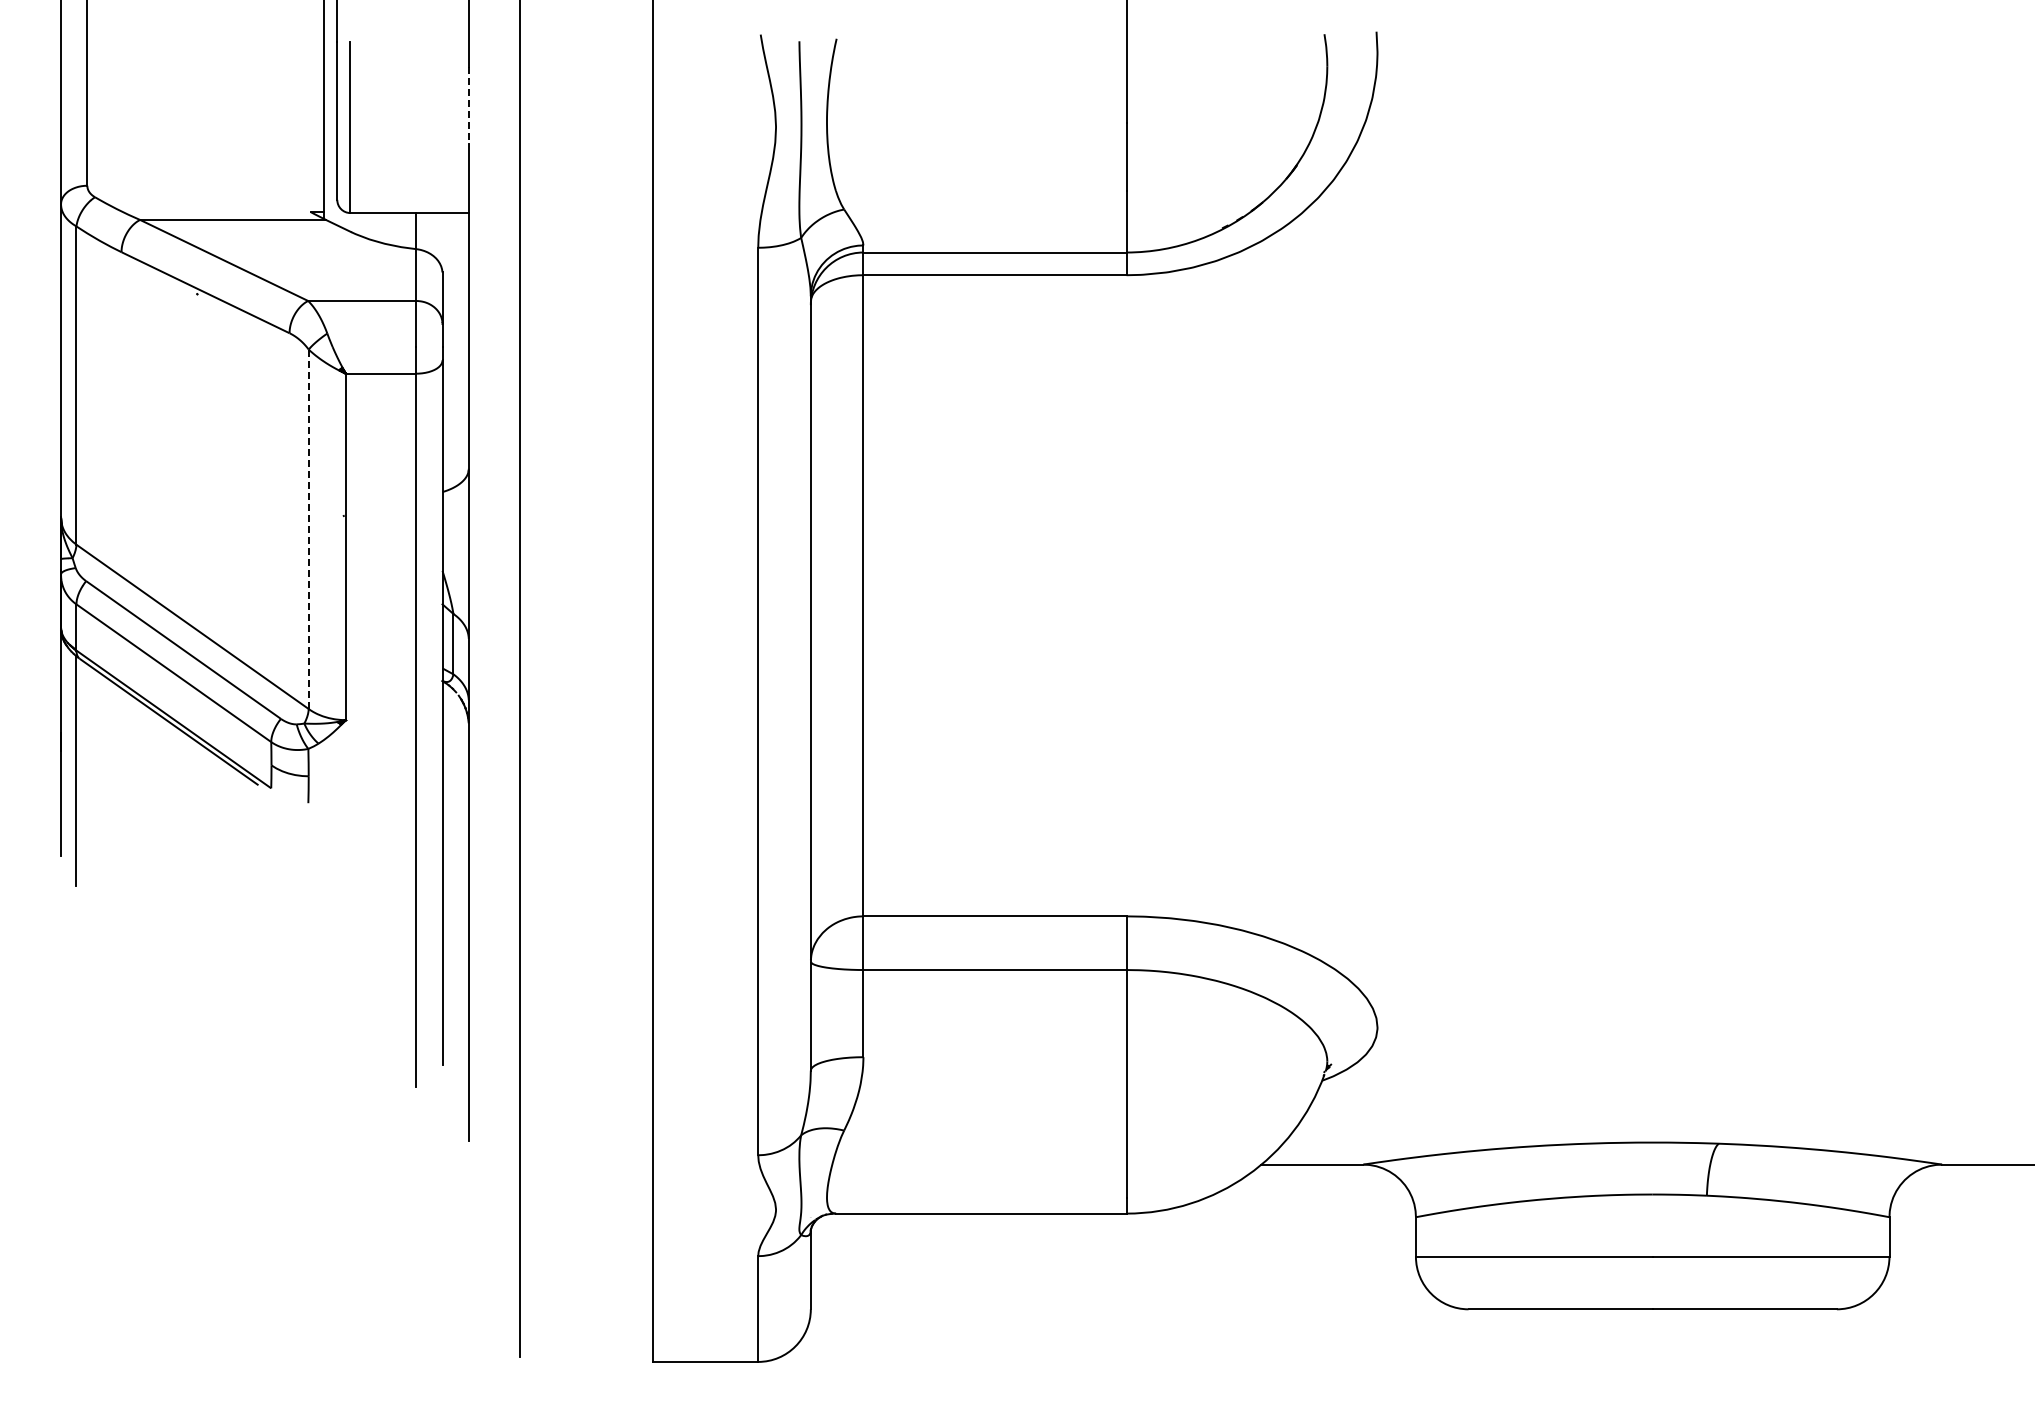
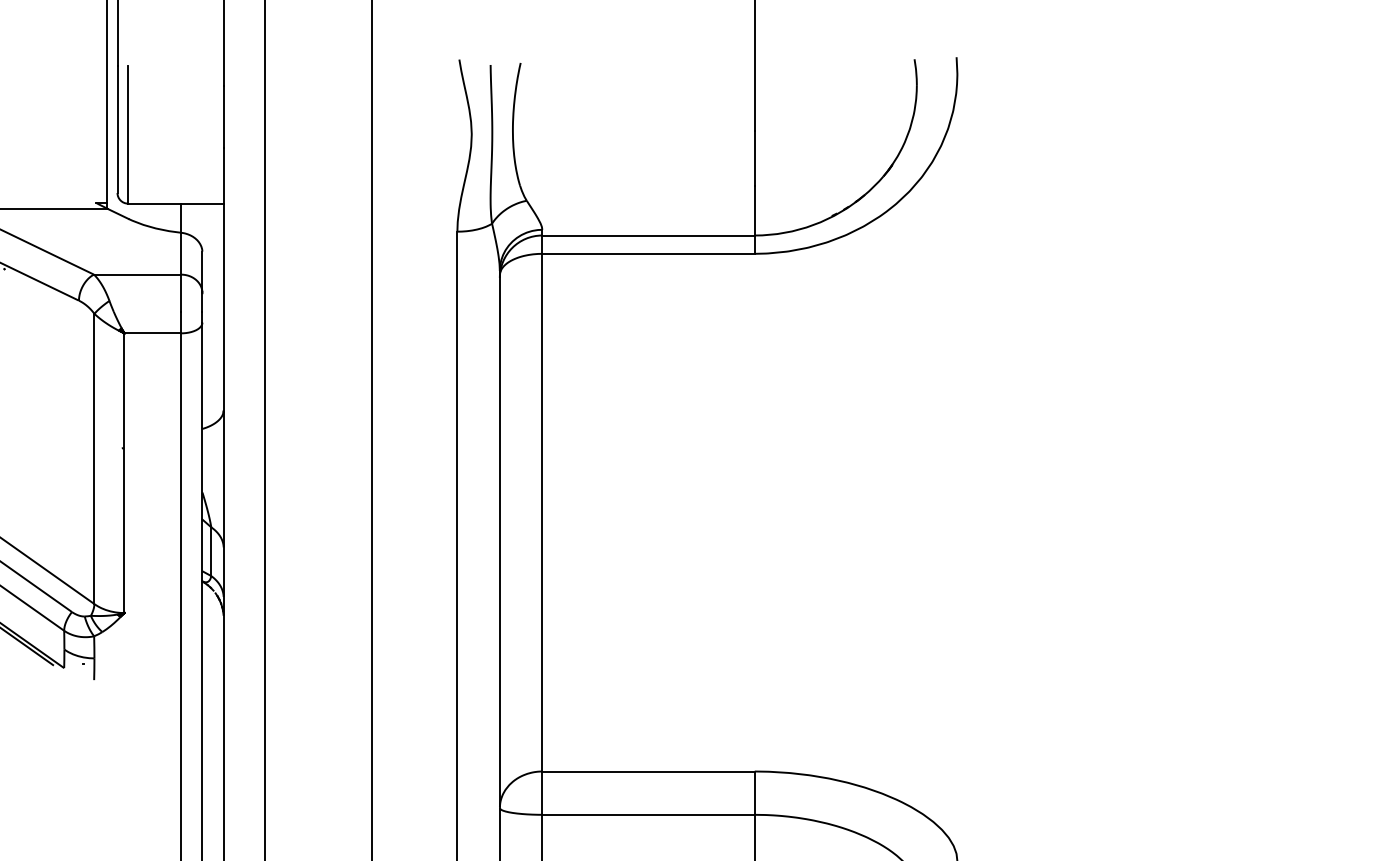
line: (468, 106) -> (223, 117), dashed -> solid
line: (308, 529) -> (94, 459), dashed -> solid

